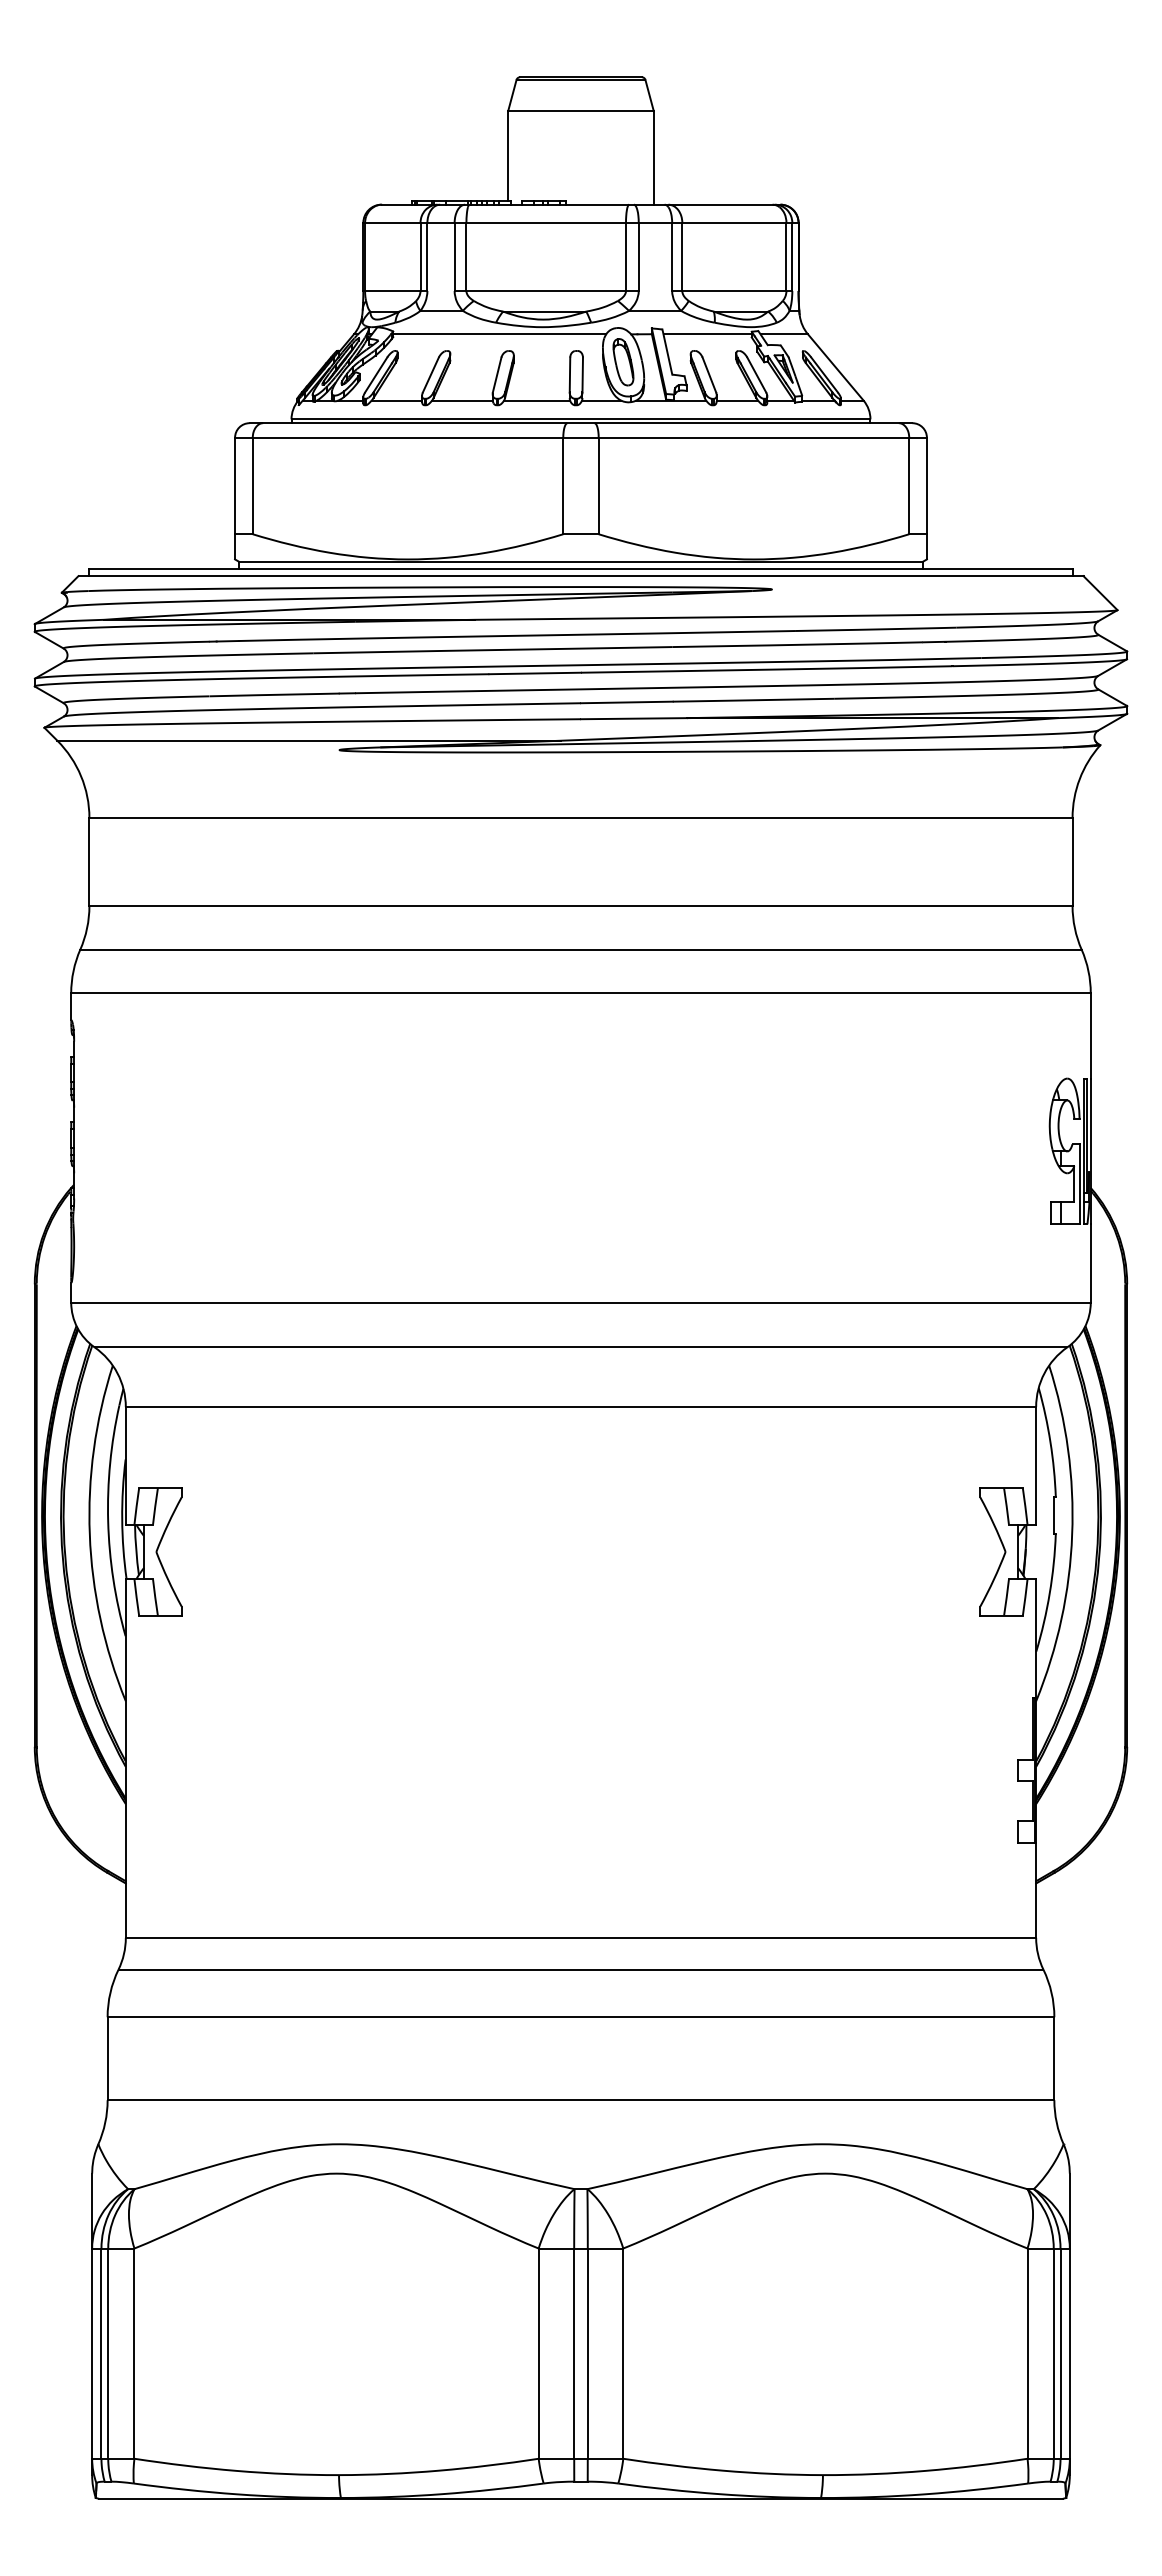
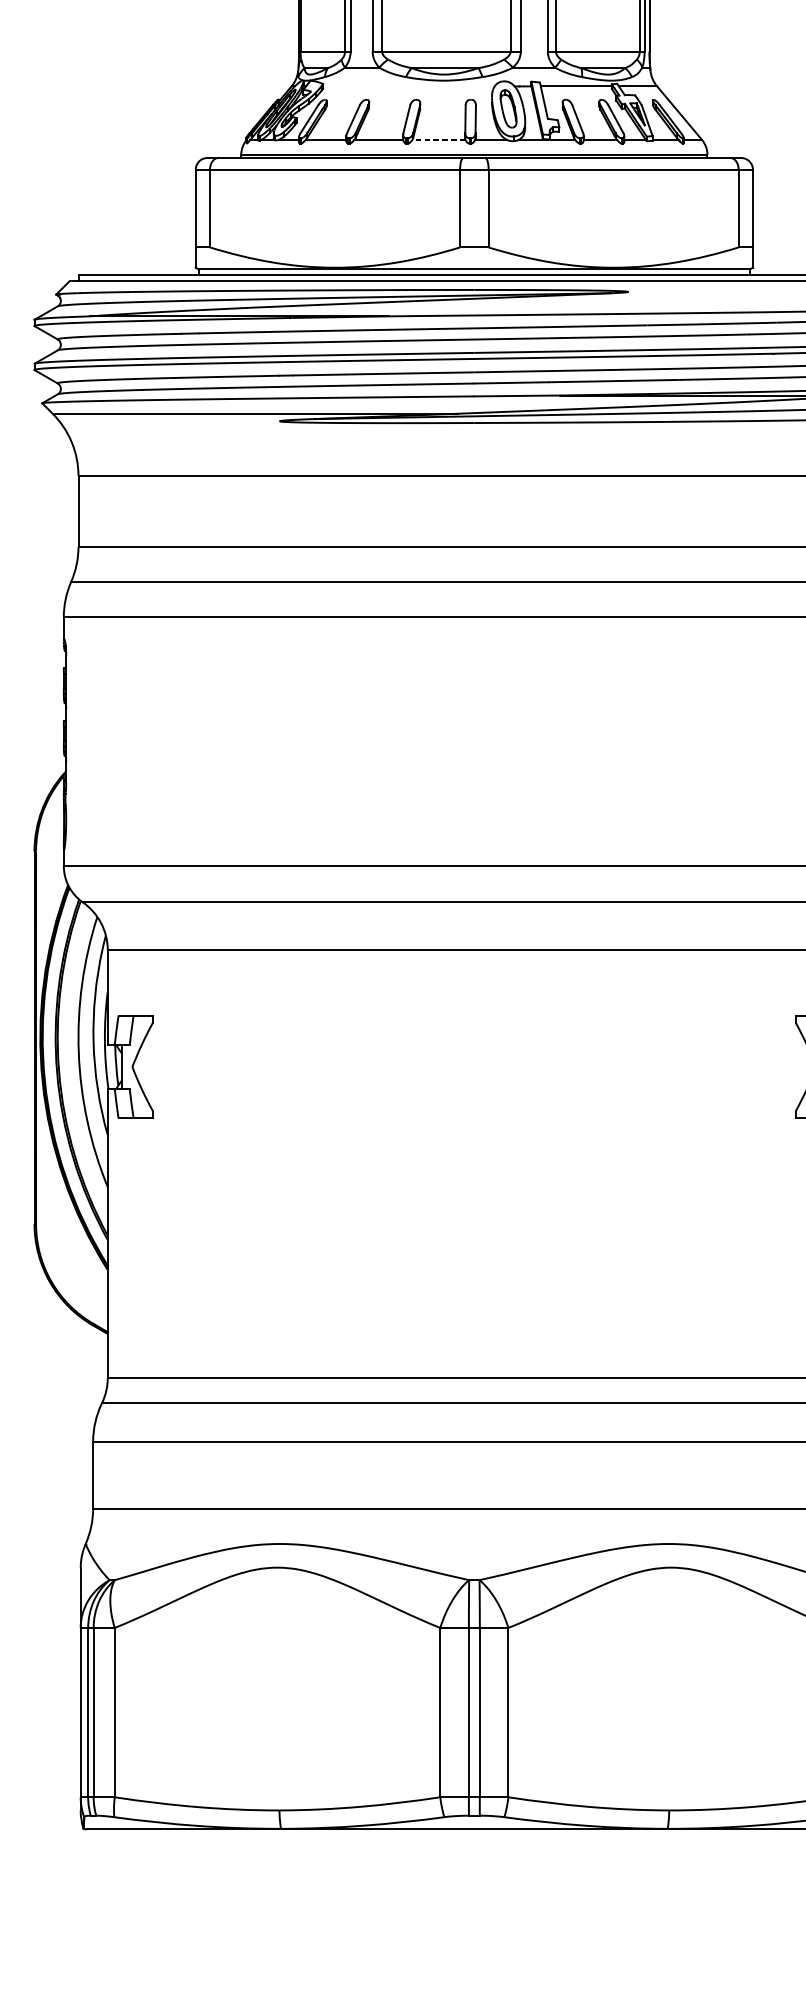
line: (499, 334) -> (408, 86), removed
line: (536, 400) -> (438, 139), solid -> dashed

